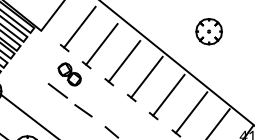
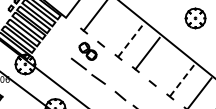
line: (101, 43) -> (112, 27), removed
line: (124, 61) -> (130, 41), solid -> dashed
line: (168, 95) -> (164, 67), removed
line: (192, 112) -> (182, 80), solid -> dashed

